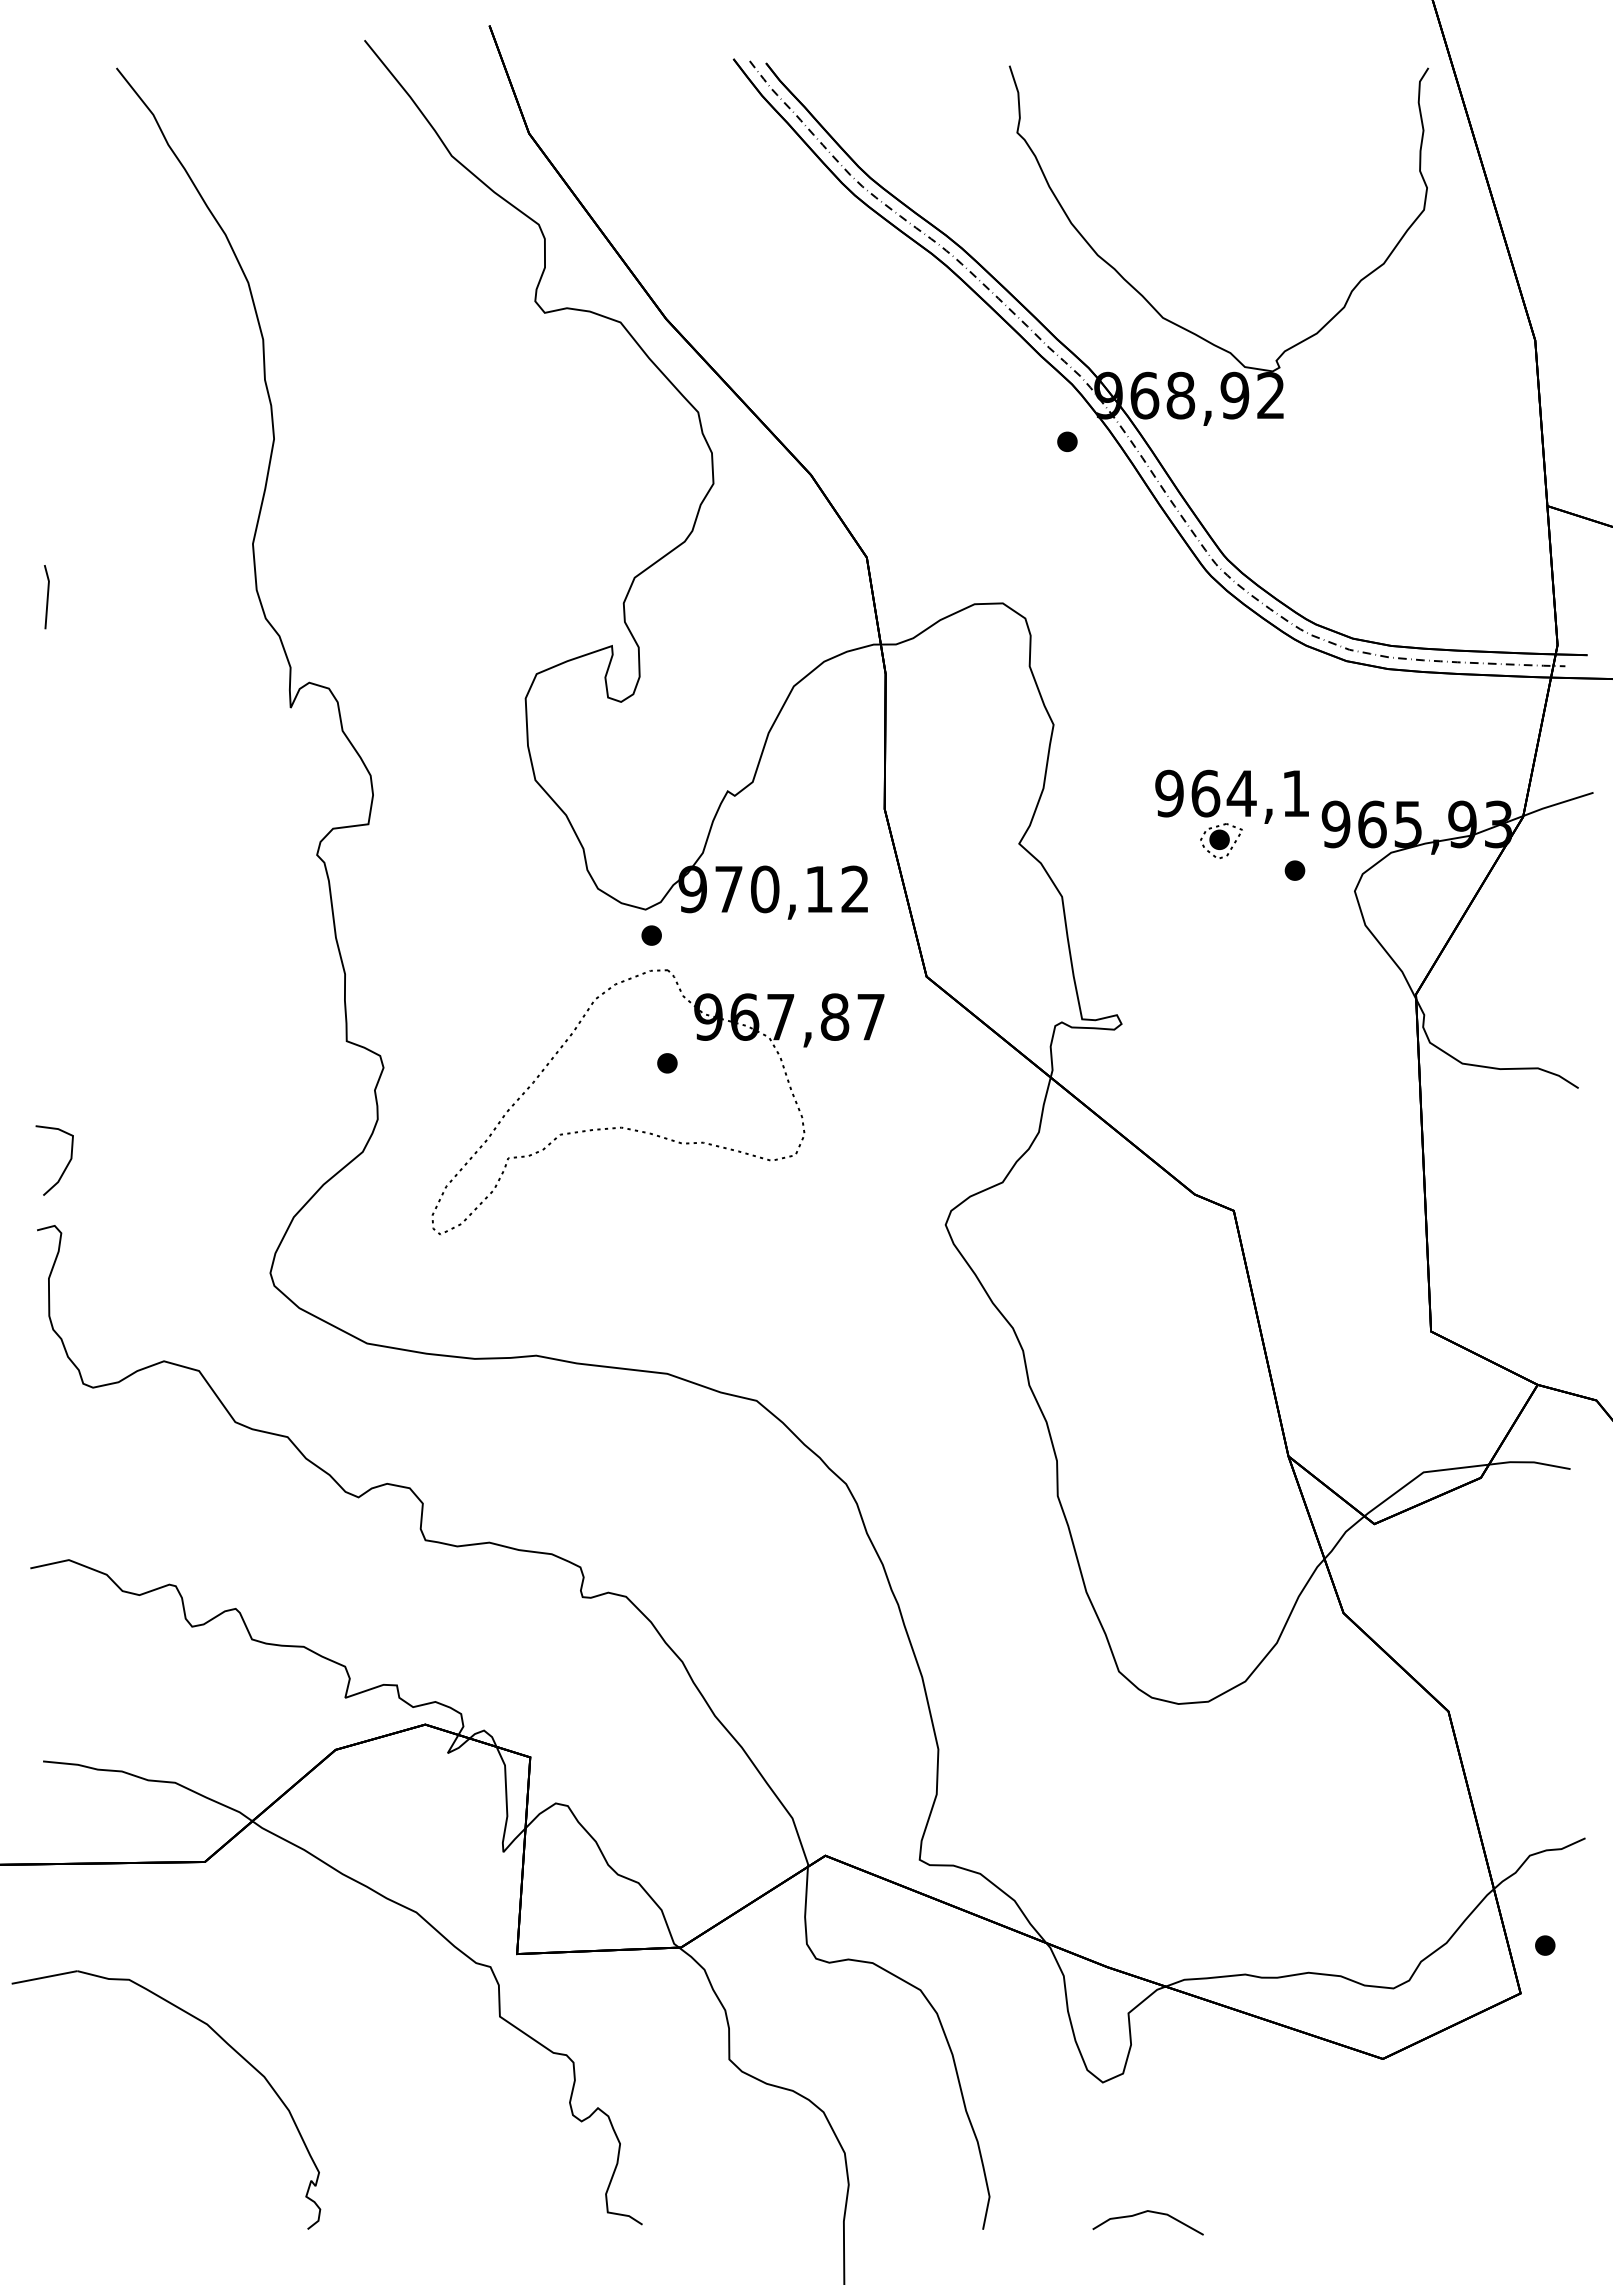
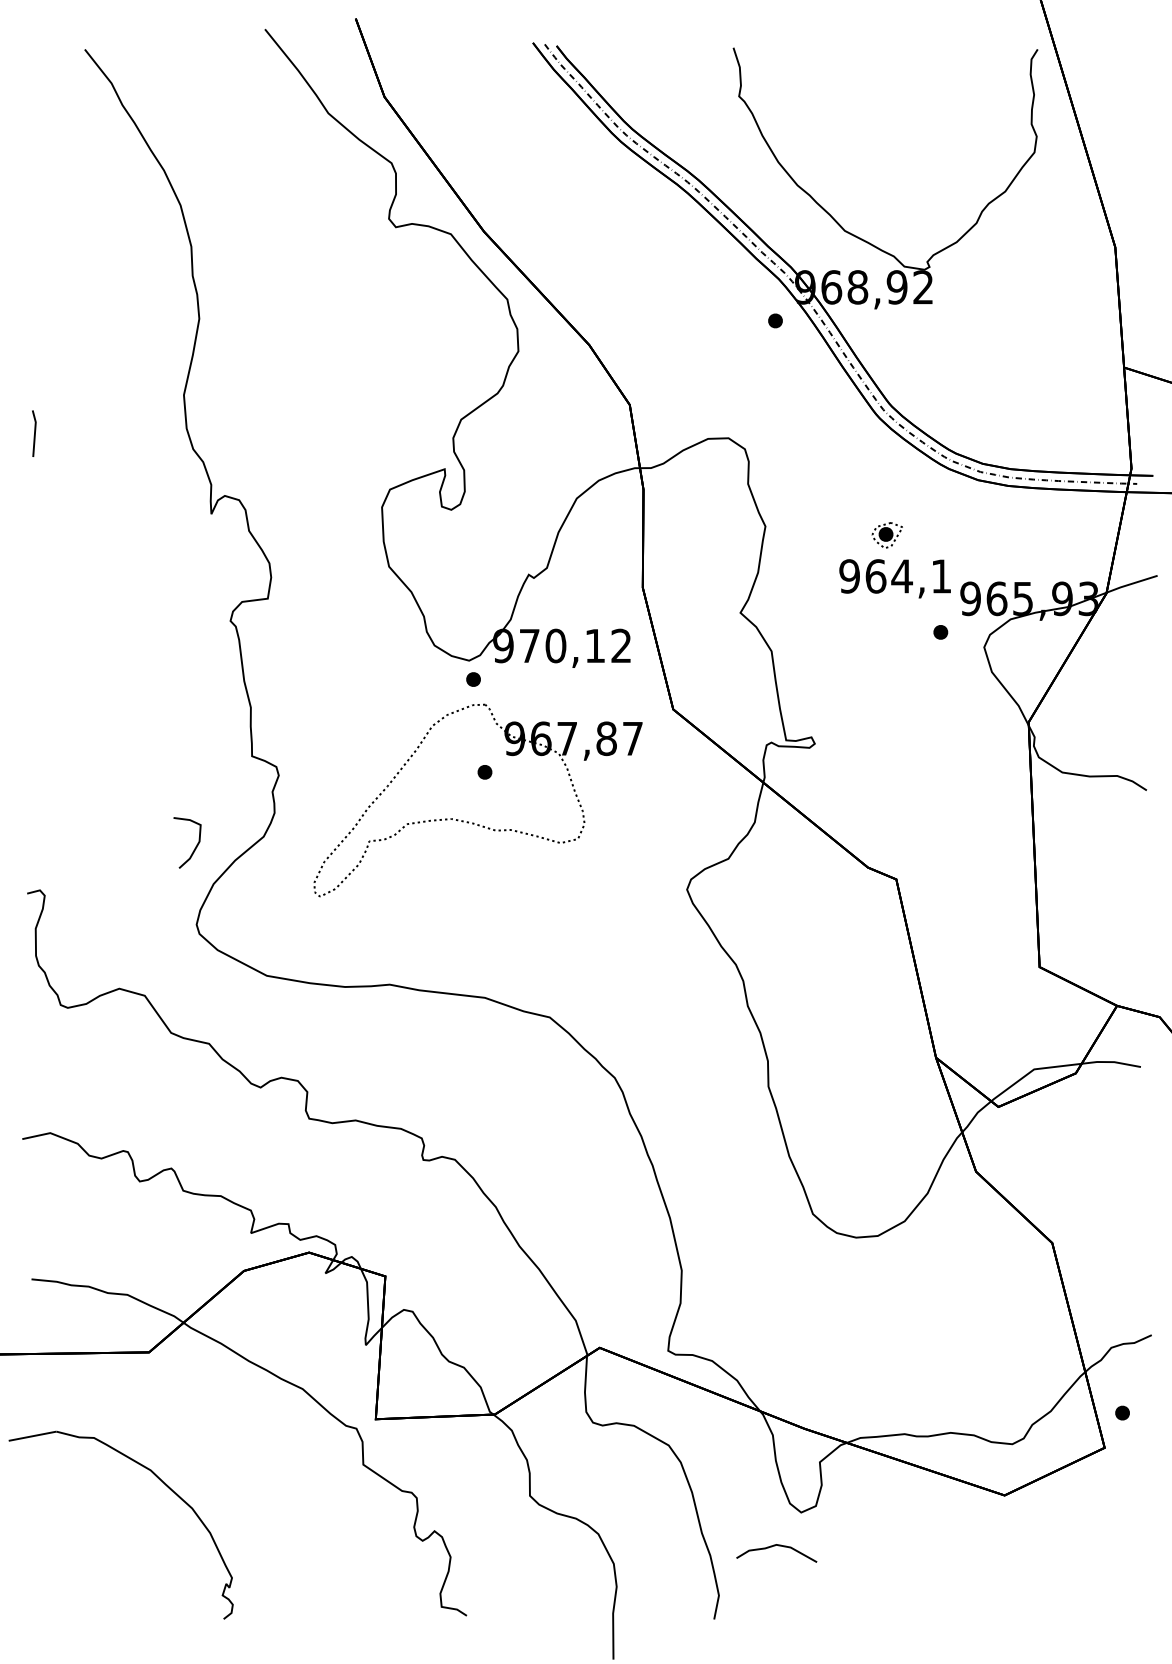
part: (1221, 840) -> (887, 534), moved
curve: (64, 1168) -> (194, 848), moved
curve: (1143, 2213) -> (773, 1546), moved

